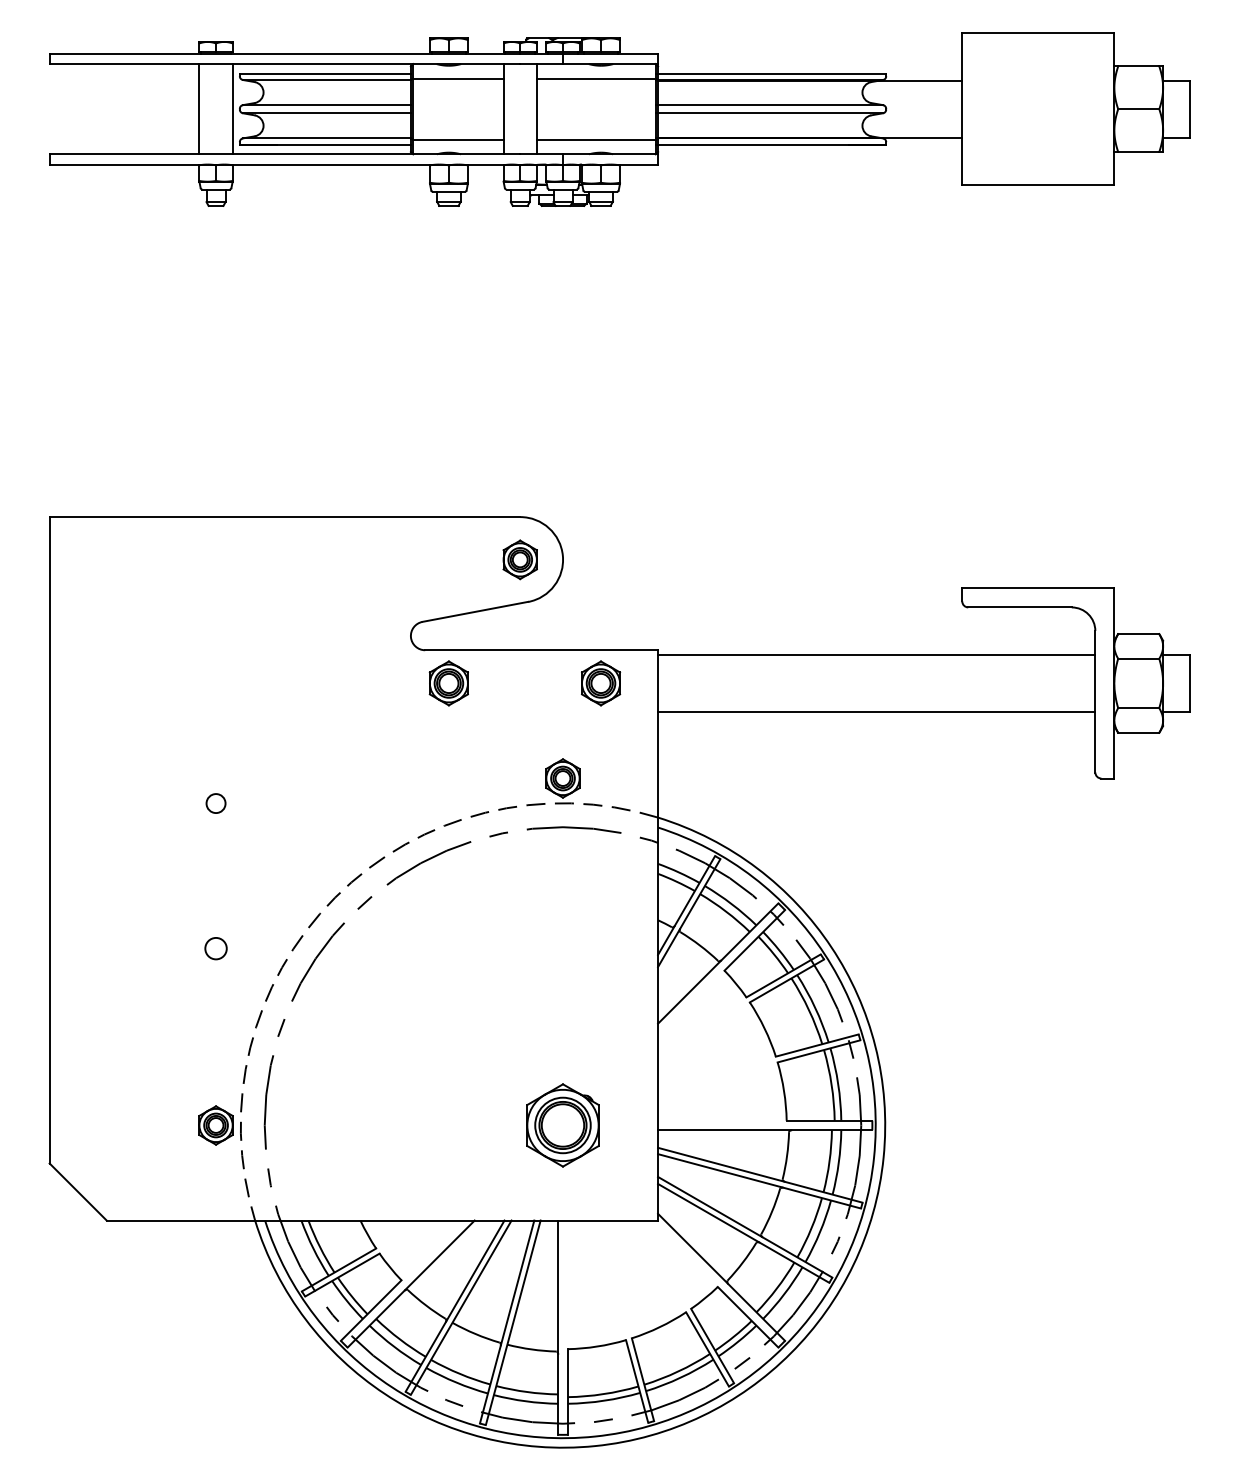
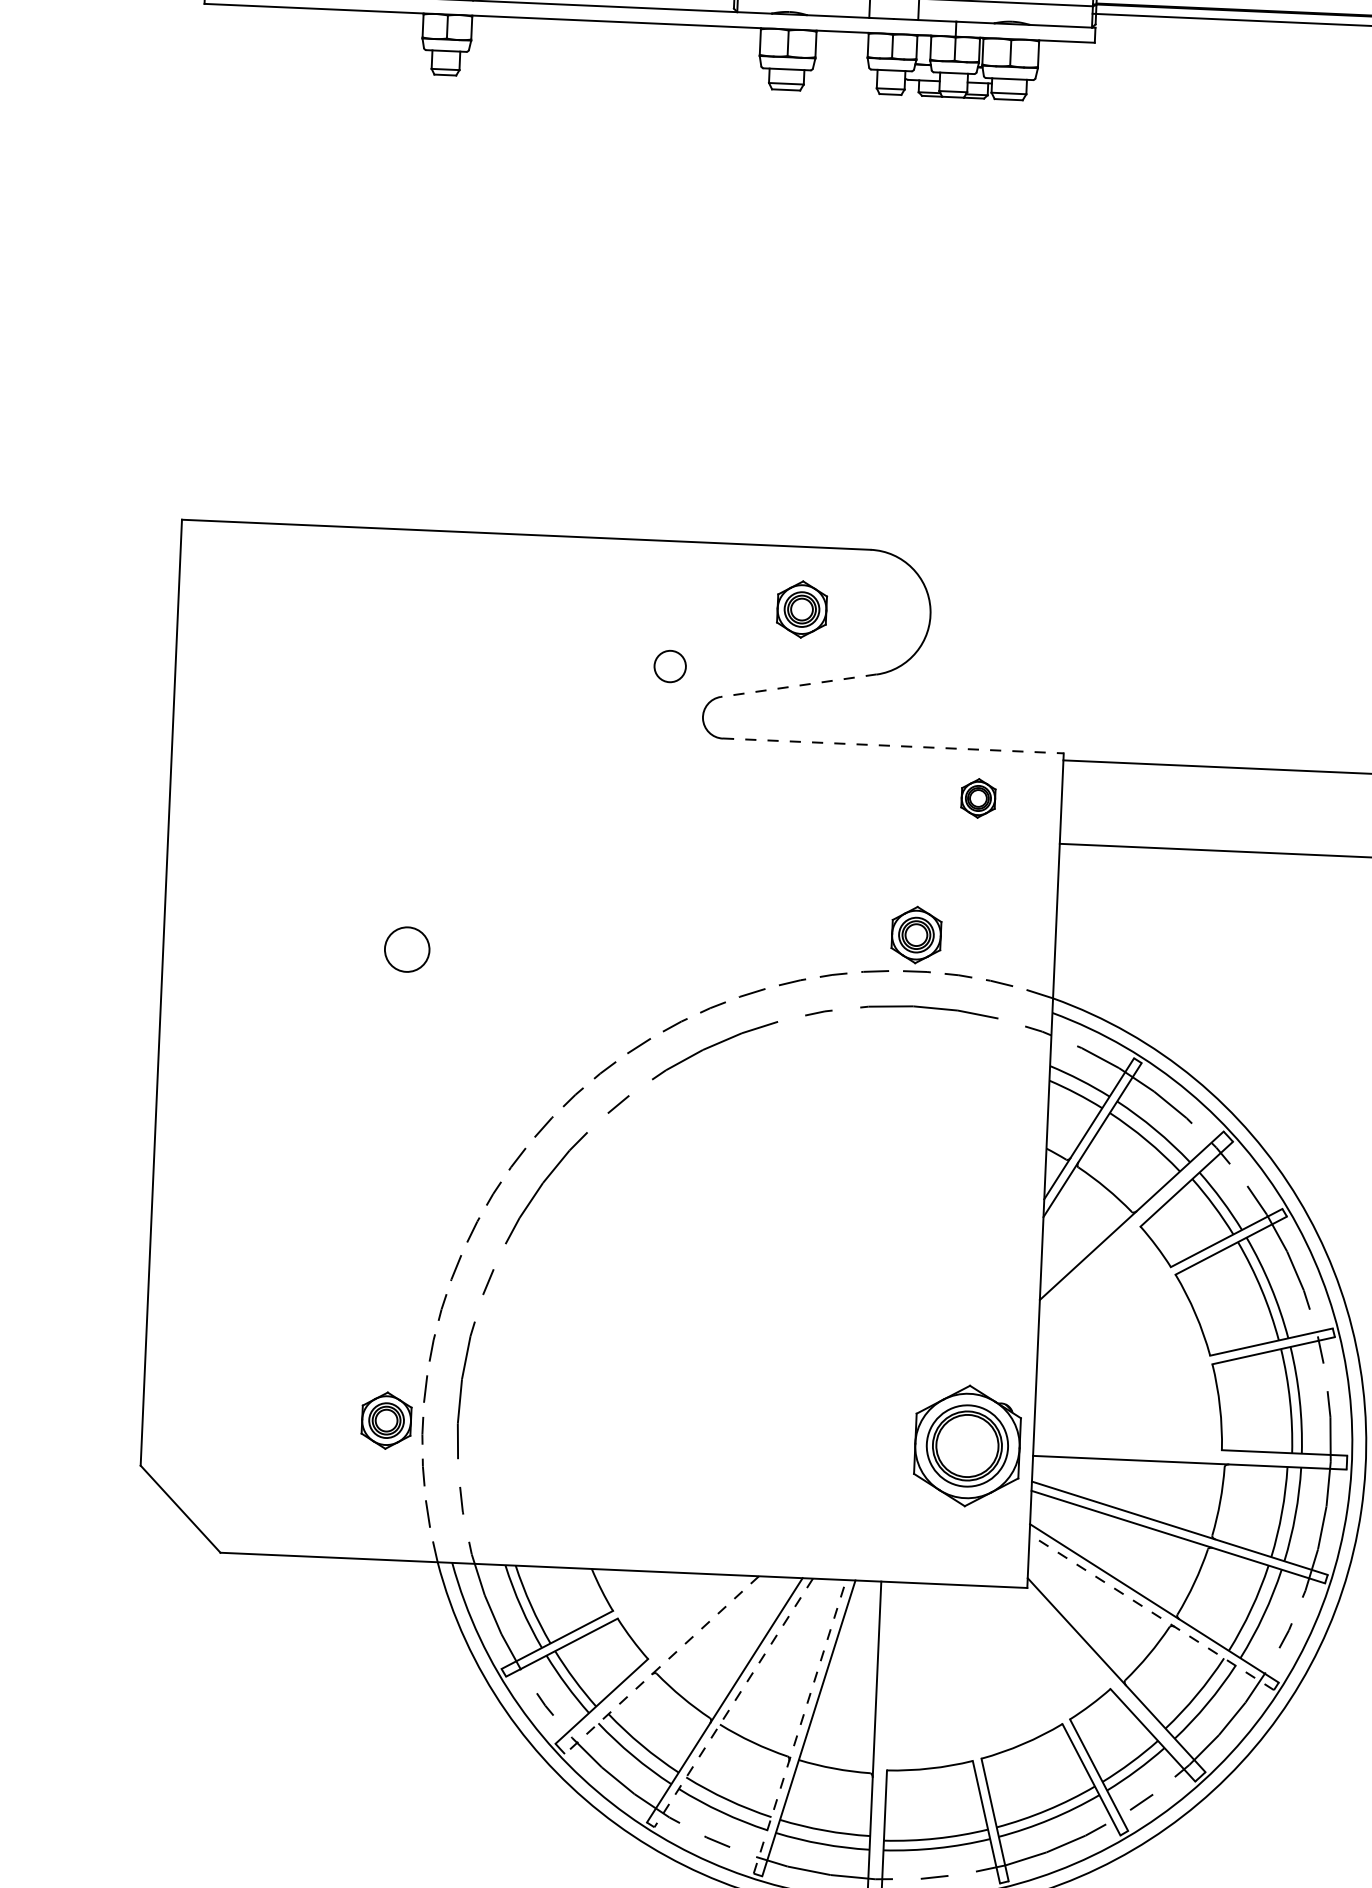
part: (519, 559) -> (800, 608), moved
line: (475, 611) -> (799, 685), solid -> dashed
line: (542, 650) -> (894, 746), solid -> dashed
part: (448, 683) -> (754, 788), removed
part: (601, 683) -> (978, 798), size x0.6
circle: (215, 803) -> (406, 949), size x1.6
circle: (215, 948) -> (669, 666), moved
part: (562, 1125) -> (966, 1446), moved
line: (743, 1233) -> (1151, 1612), solid -> dashed
line: (411, 1284) -> (662, 1665), solid -> dashed
line: (461, 1307) -> (734, 1702), solid -> dashed
line: (507, 1321) -> (800, 1726), solid -> dashed

